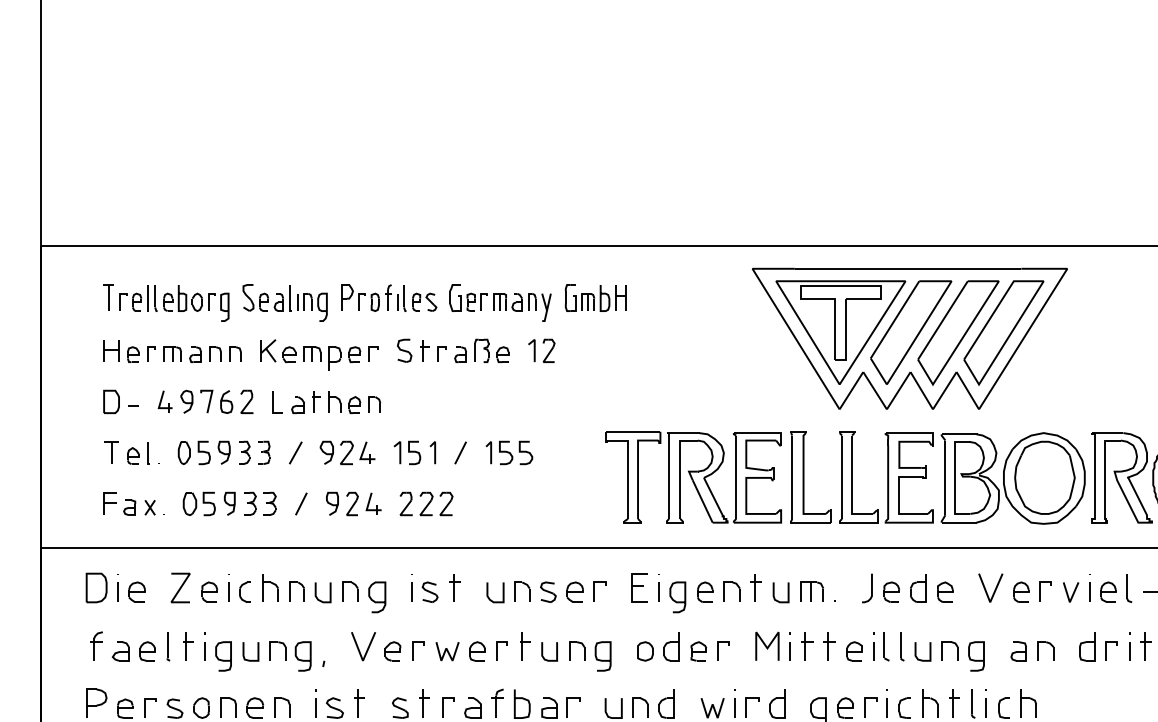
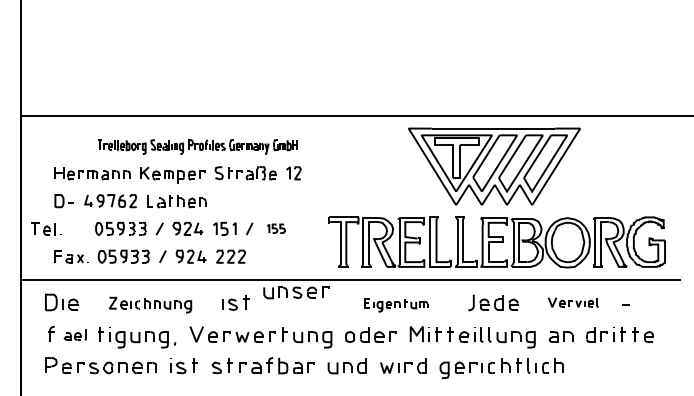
part: (364, 301) -> (197, 146), size x0.7
part: (131, 452) -> (46, 228), moved
part: (509, 452) -> (276, 228), size x0.7
part: (1054, 587) -> (573, 302), size x0.6
part: (278, 591) -> (150, 304), size x0.7
part: (546, 591) -> (296, 292), moved
part: (731, 593) -> (397, 305), size x0.6
part: (141, 646) -> (75, 334), size x0.7

